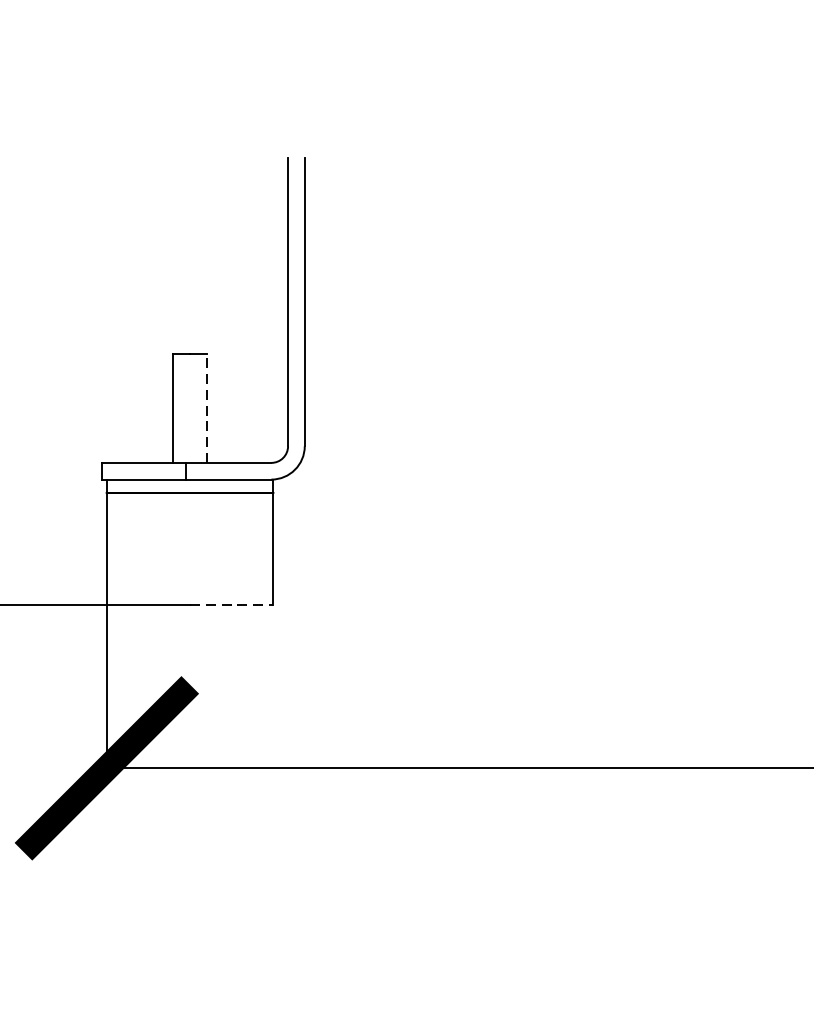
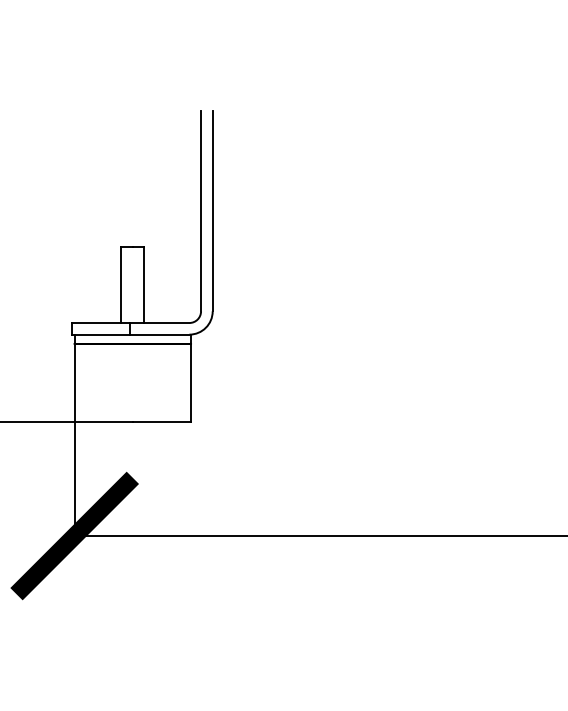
line: (206, 409) -> (144, 285), dashed -> solid
line: (232, 604) -> (162, 421), dashed -> solid

